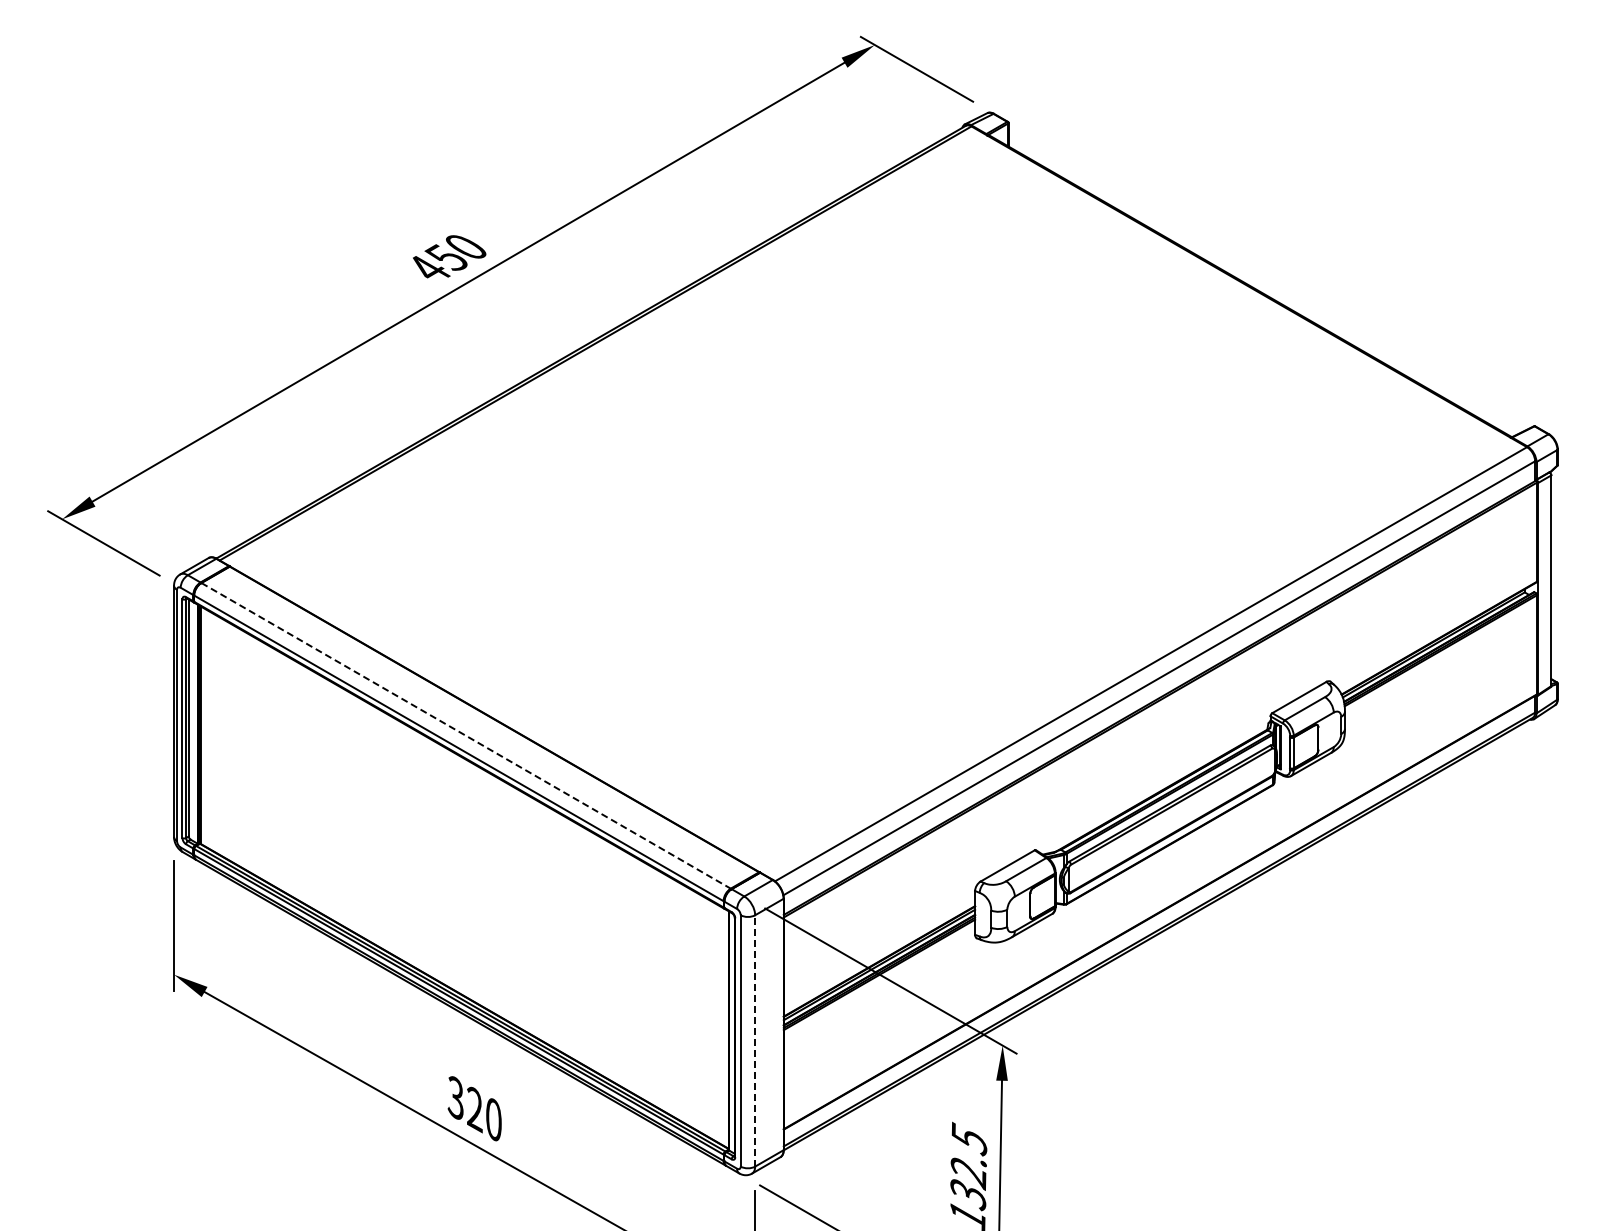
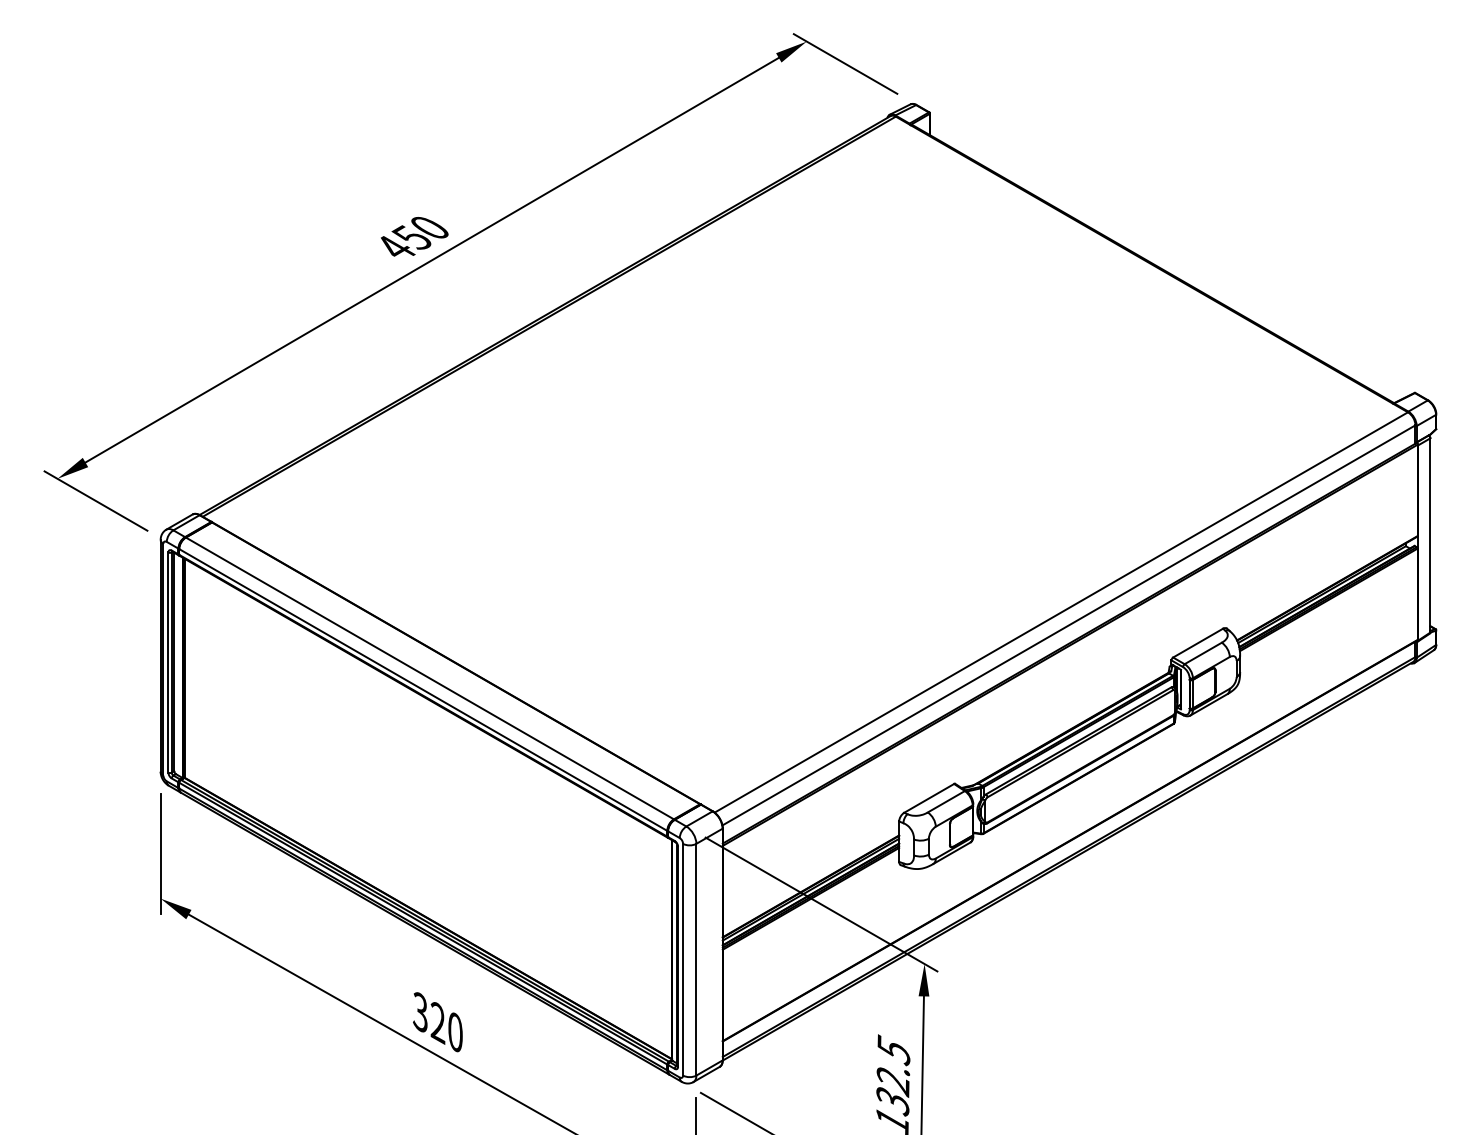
line: (466, 735) -> (430, 678), dashed -> solid
line: (755, 1040) -> (696, 959), dashed -> solid

